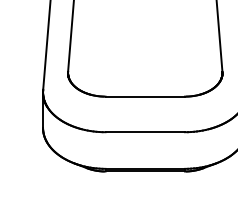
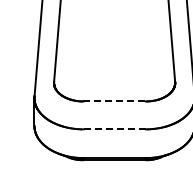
line: (146, 96) -> (115, 101), solid -> dashed
line: (145, 132) -> (114, 129), solid -> dashed

